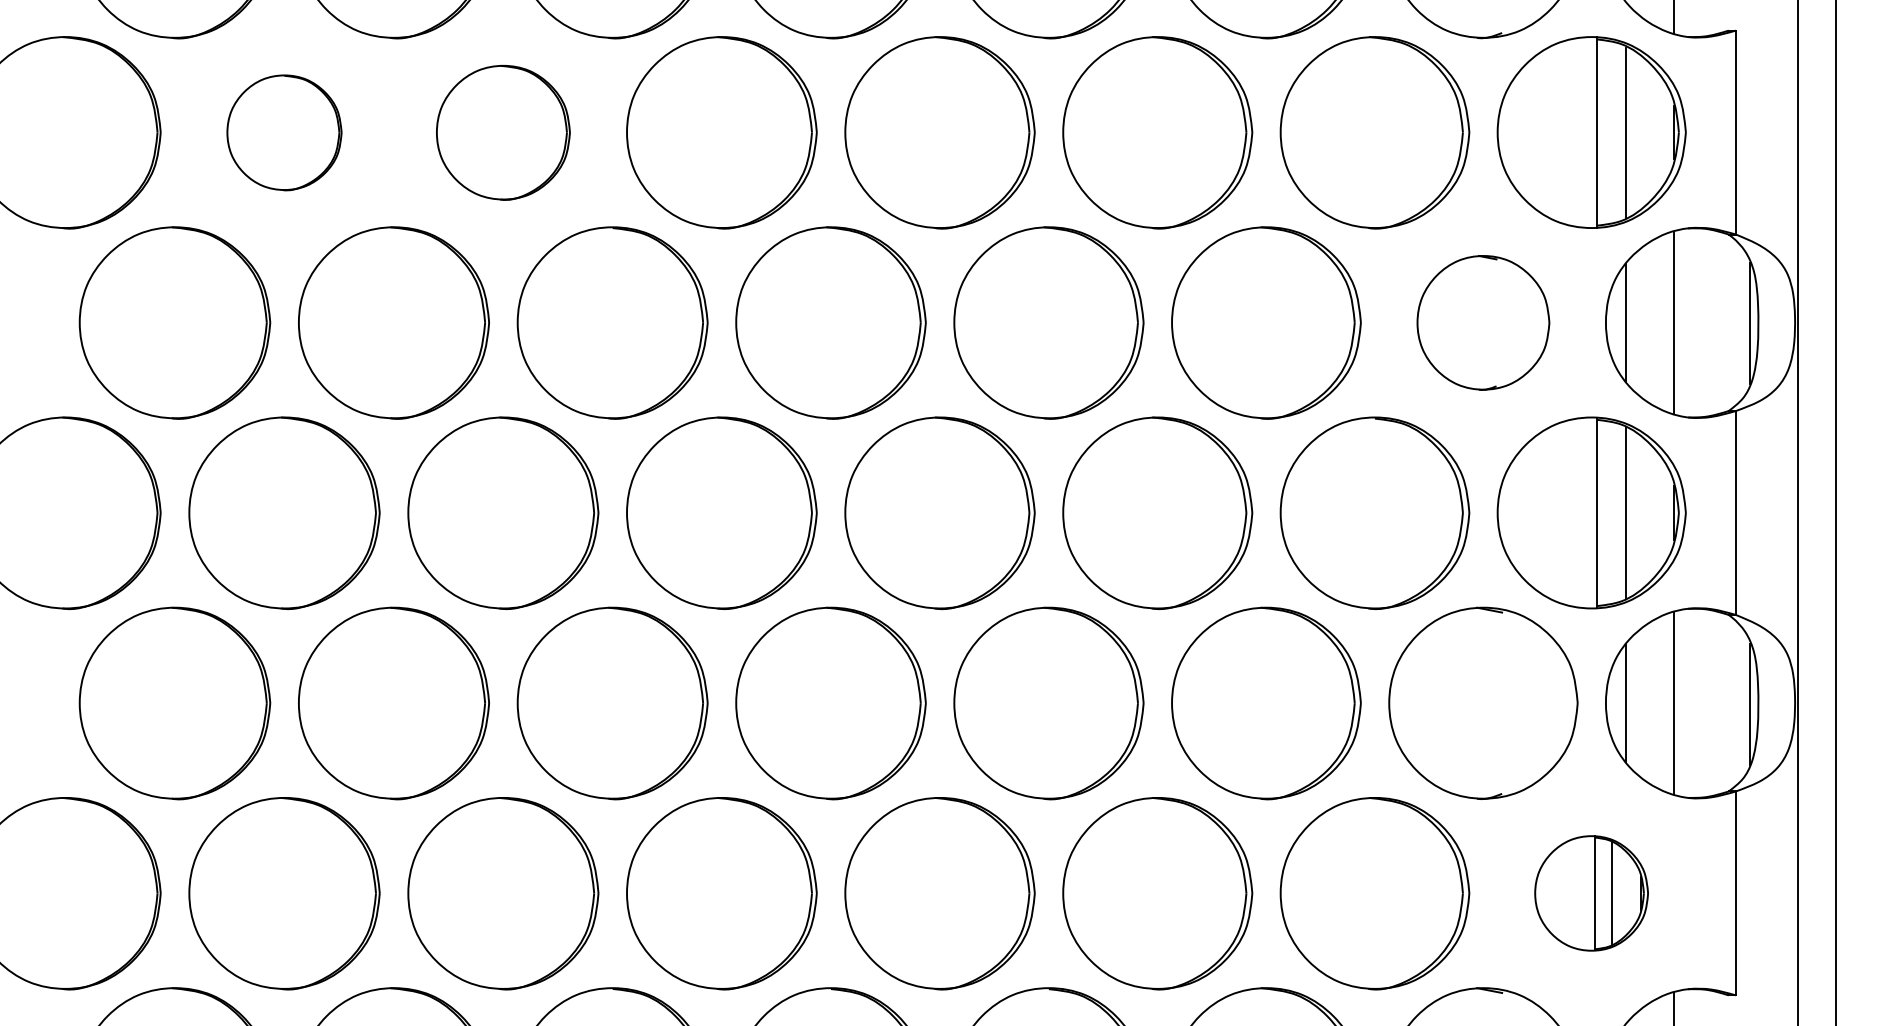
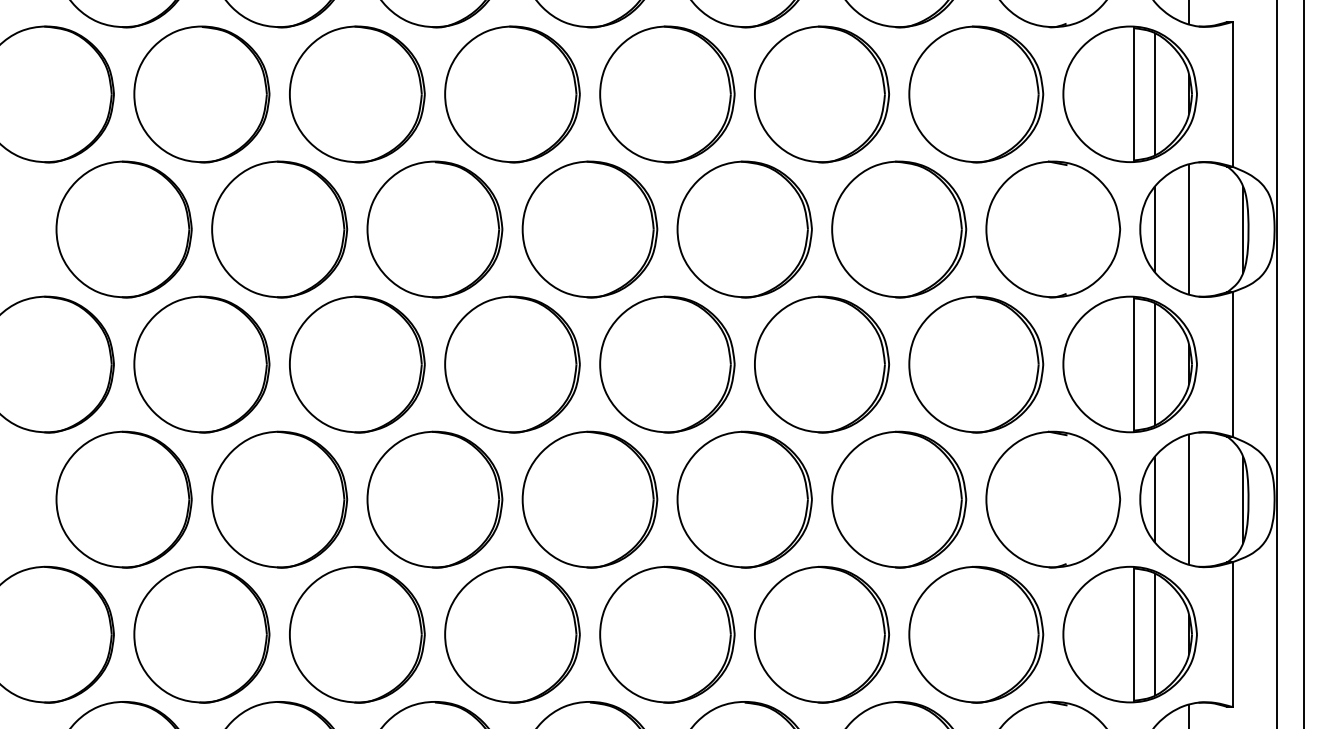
part: (284, 132) -> (201, 94), size x1.67
part: (503, 132) -> (357, 94), size x1.43
part: (1483, 322) -> (1053, 229), size x1.43
part: (1591, 893) -> (1130, 634), size x1.67

